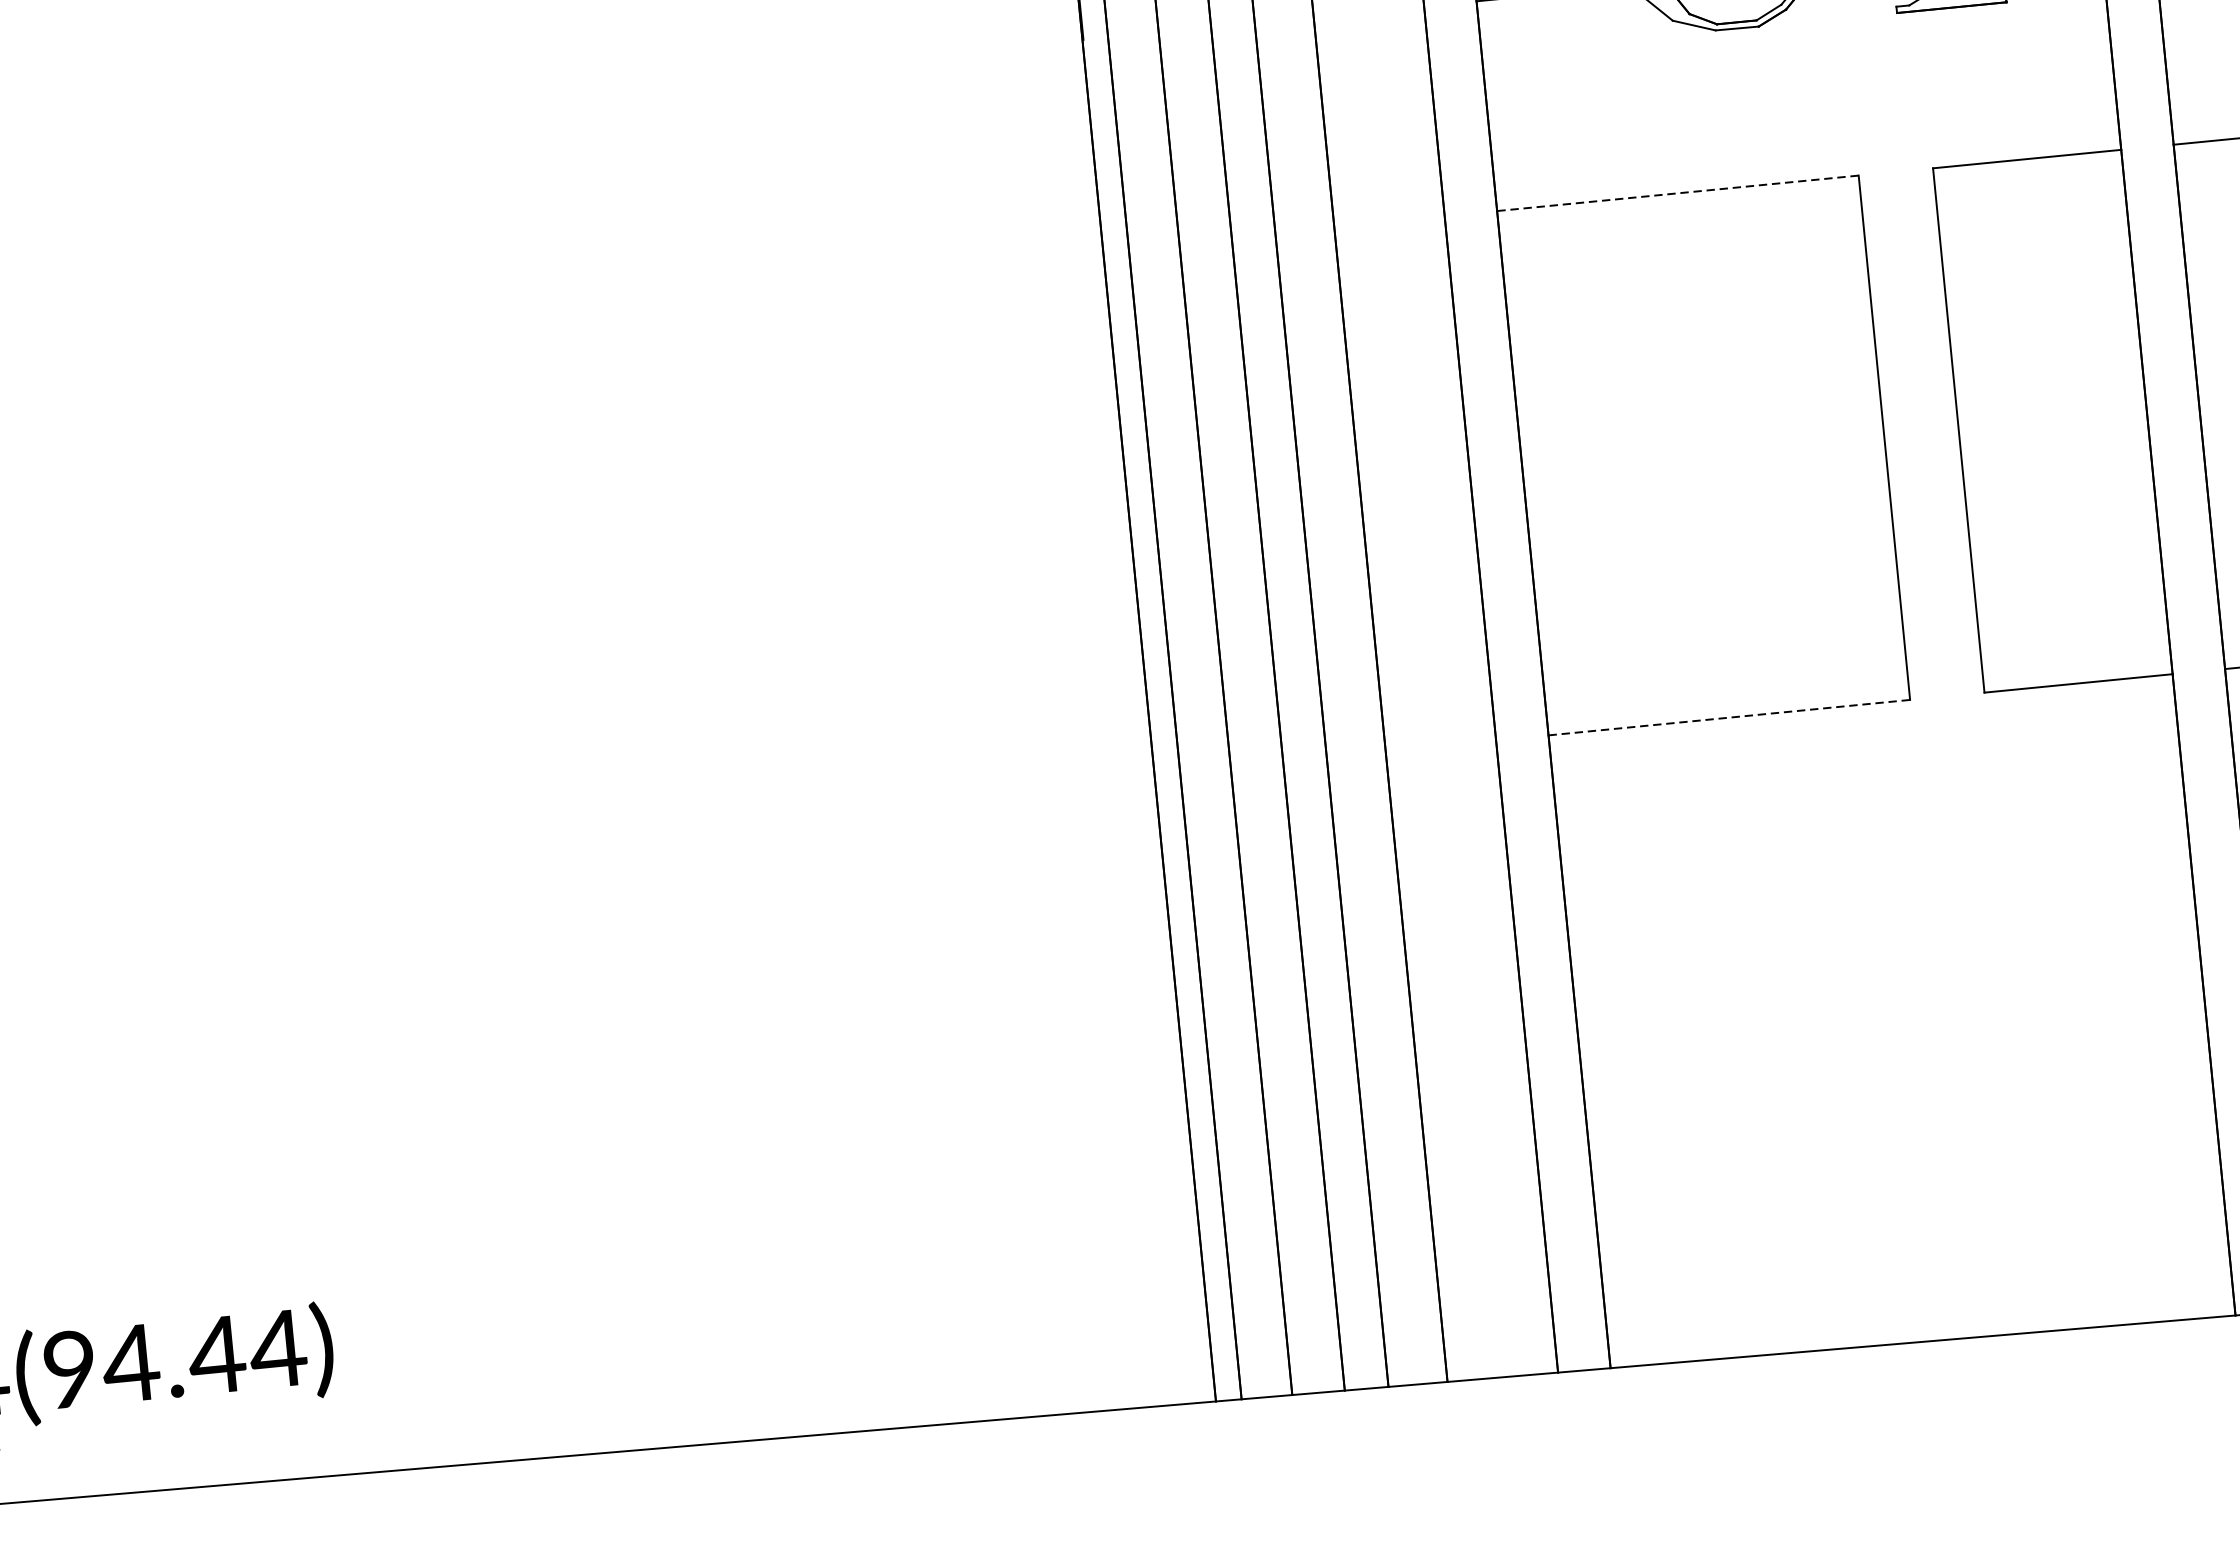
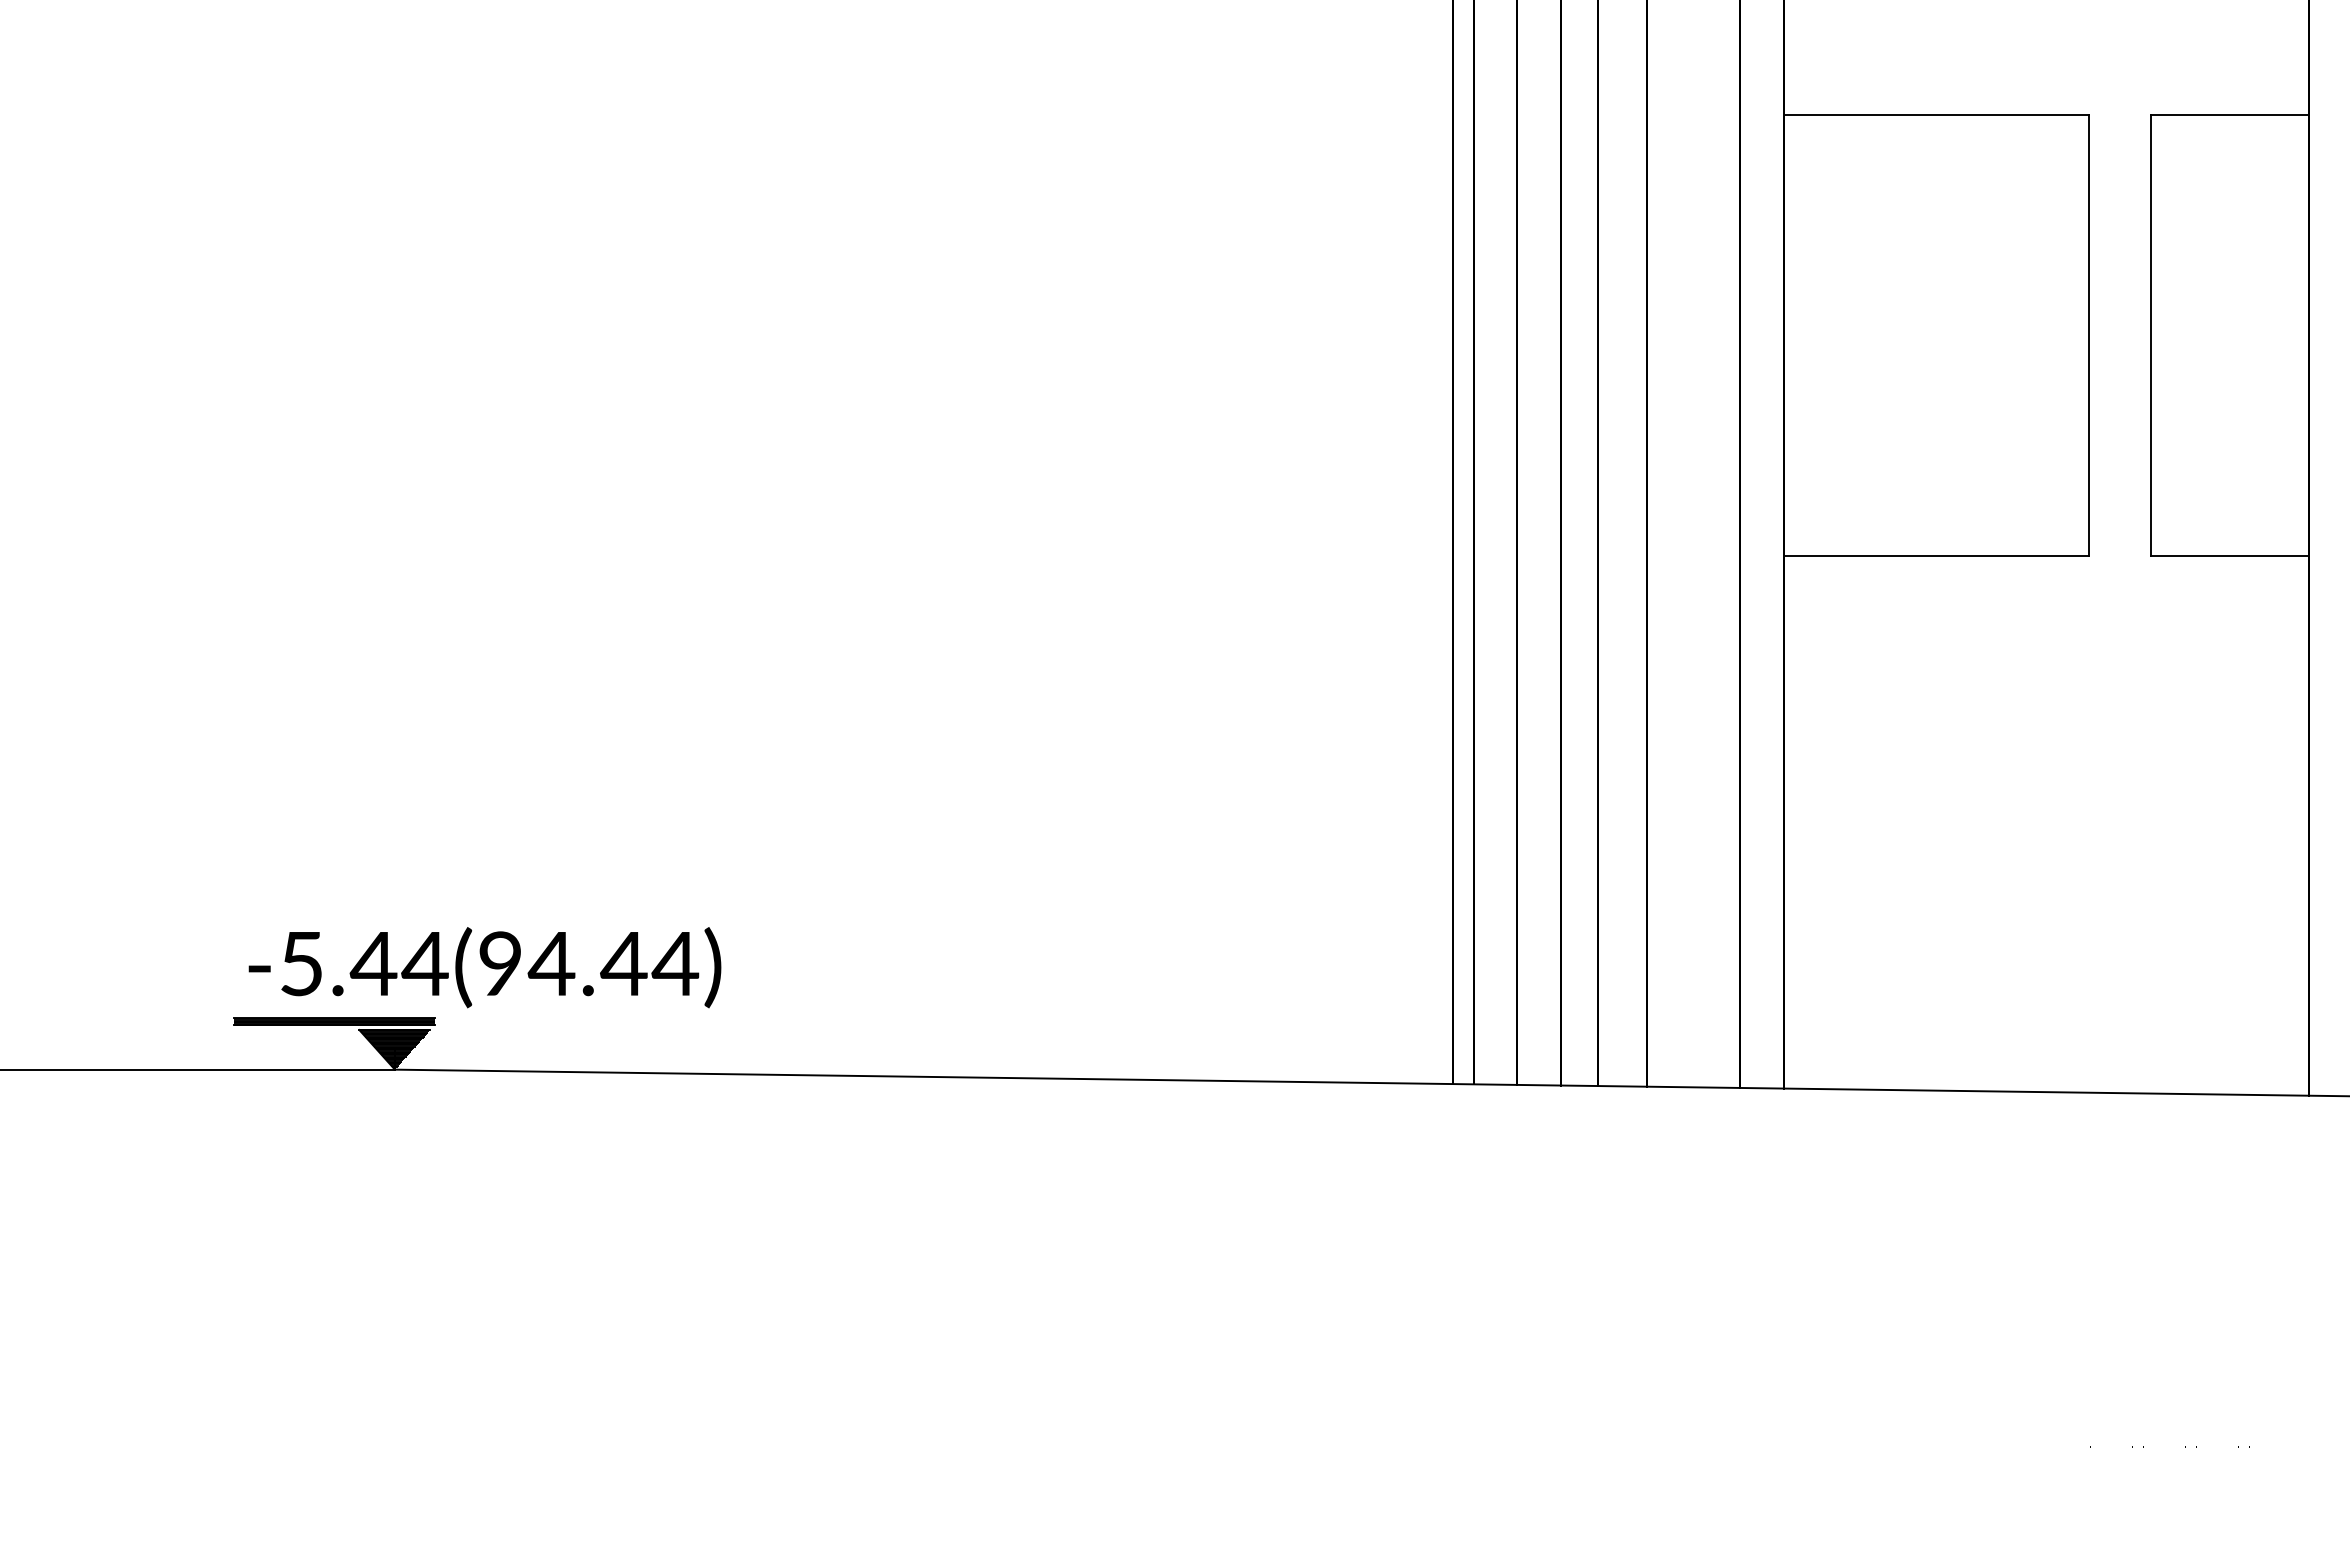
line: (1676, 193) -> (1935, 115), dashed -> solid
line: (1729, 718) -> (1936, 556), dashed -> solid

